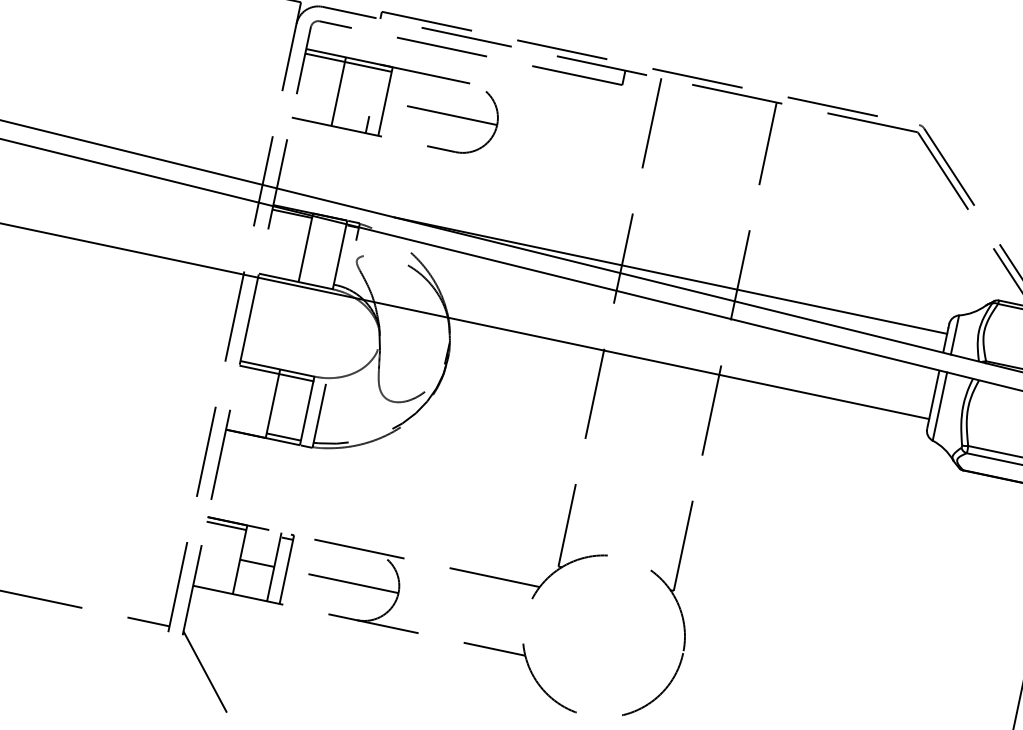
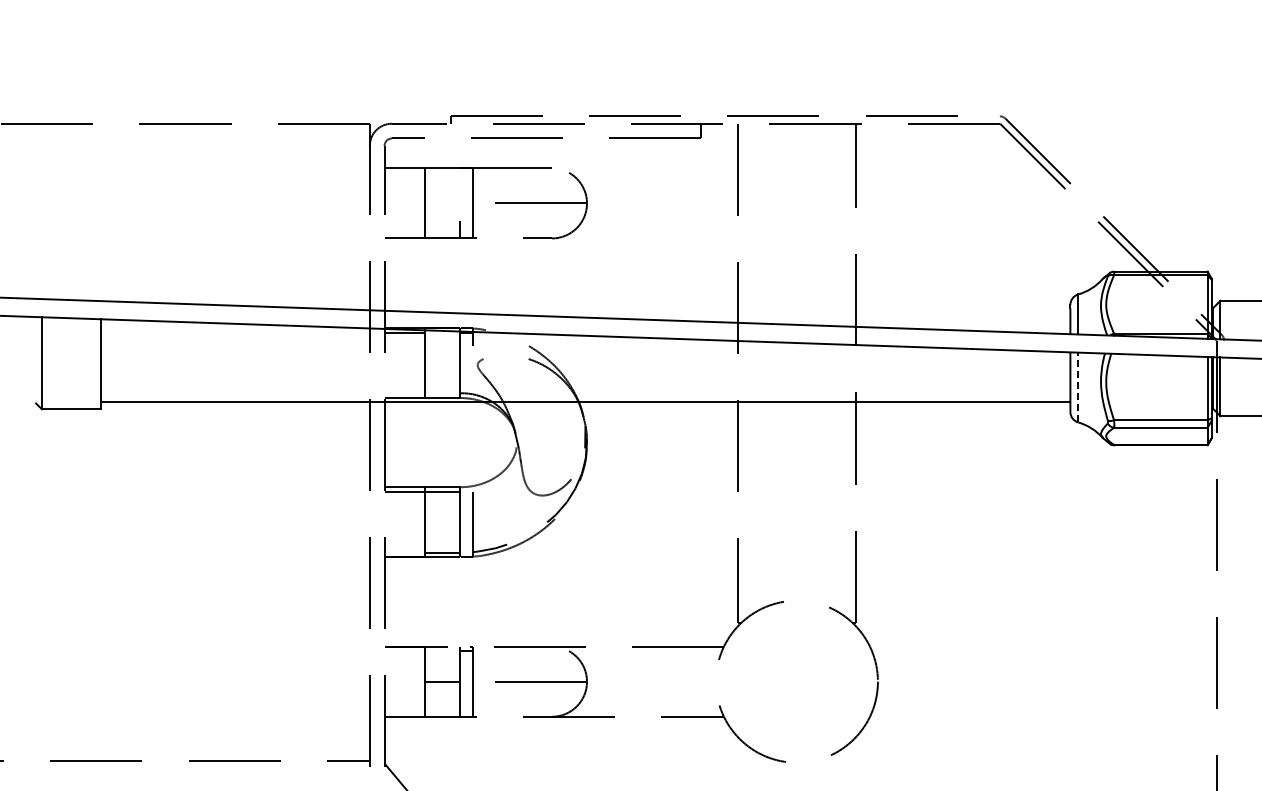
line: (348, 63) -> (428, 173), removed
line: (670, 275) -> (787, 314), removed
line: (940, 406) -> (1078, 387), solid -> dashed
line: (226, 525) -> (404, 651), removed

